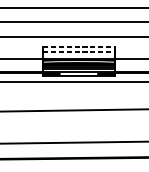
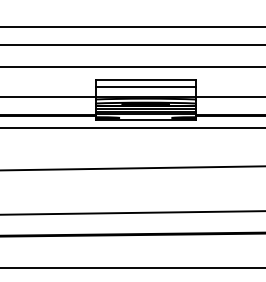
line: (79, 46) -> (146, 80), dashed -> solid
line: (79, 52) -> (146, 87), dashed -> solid

